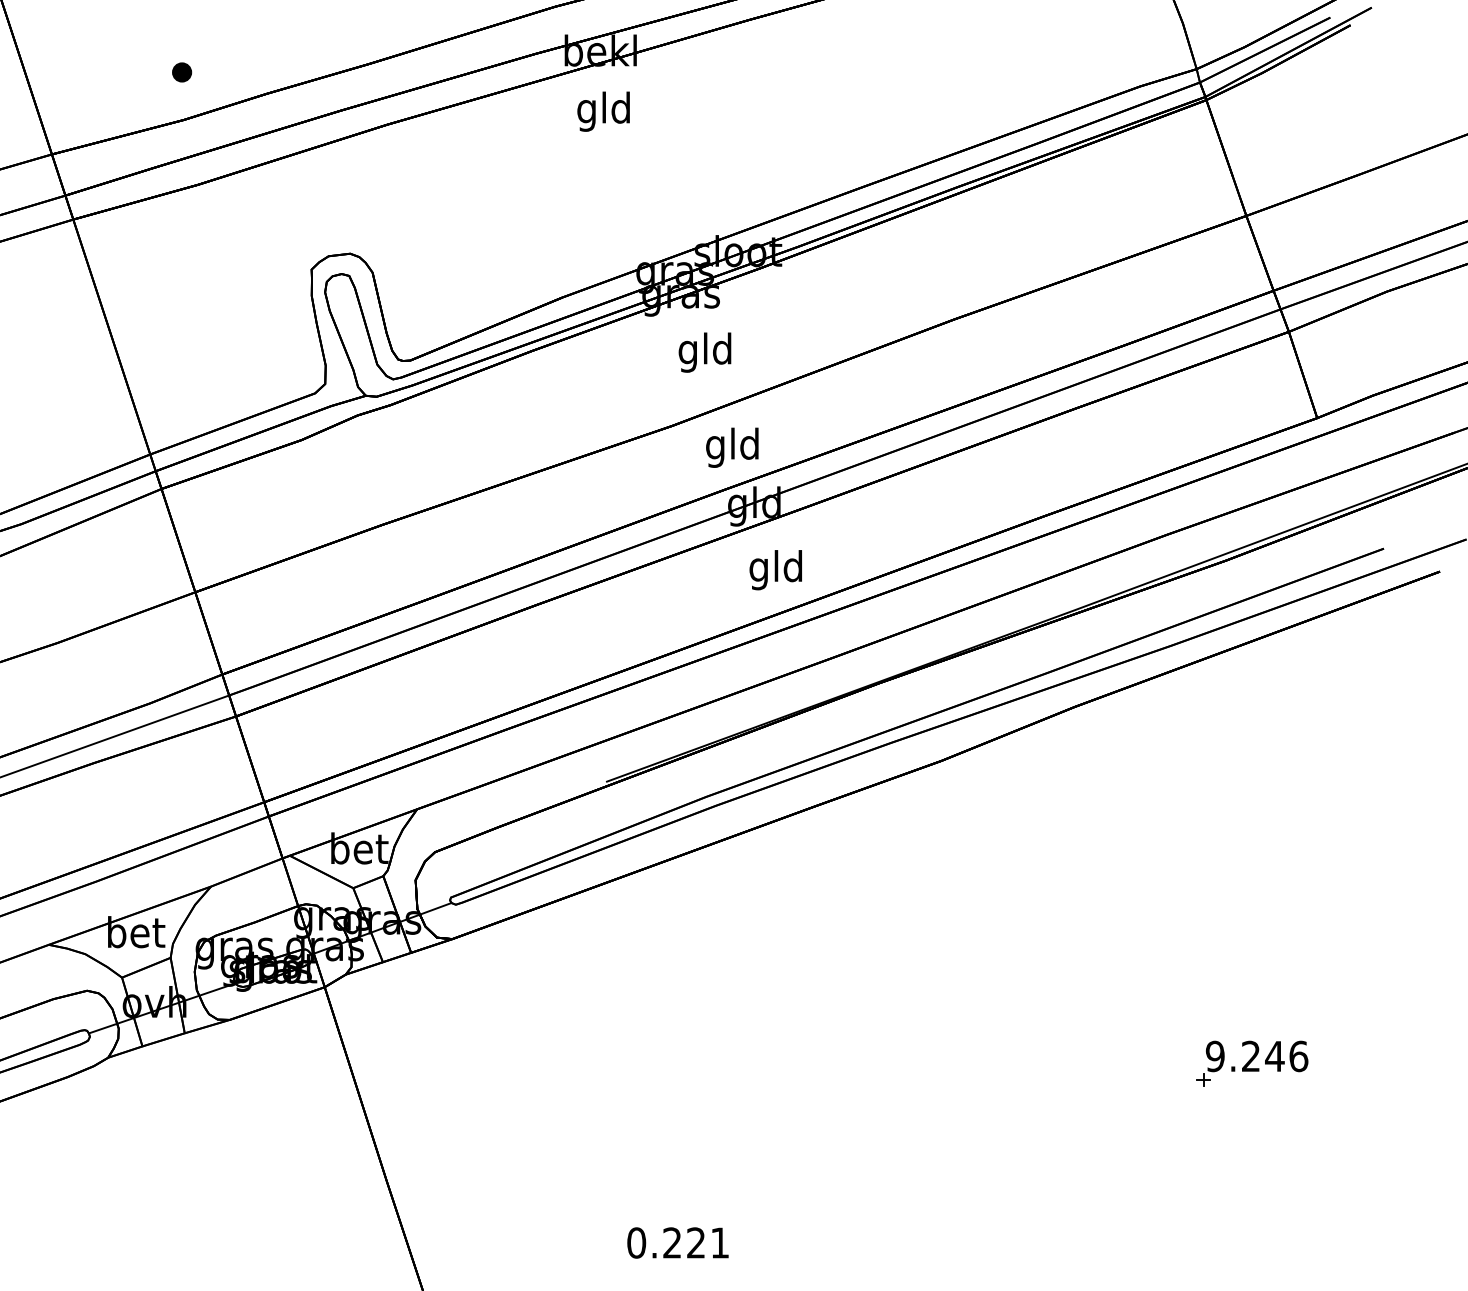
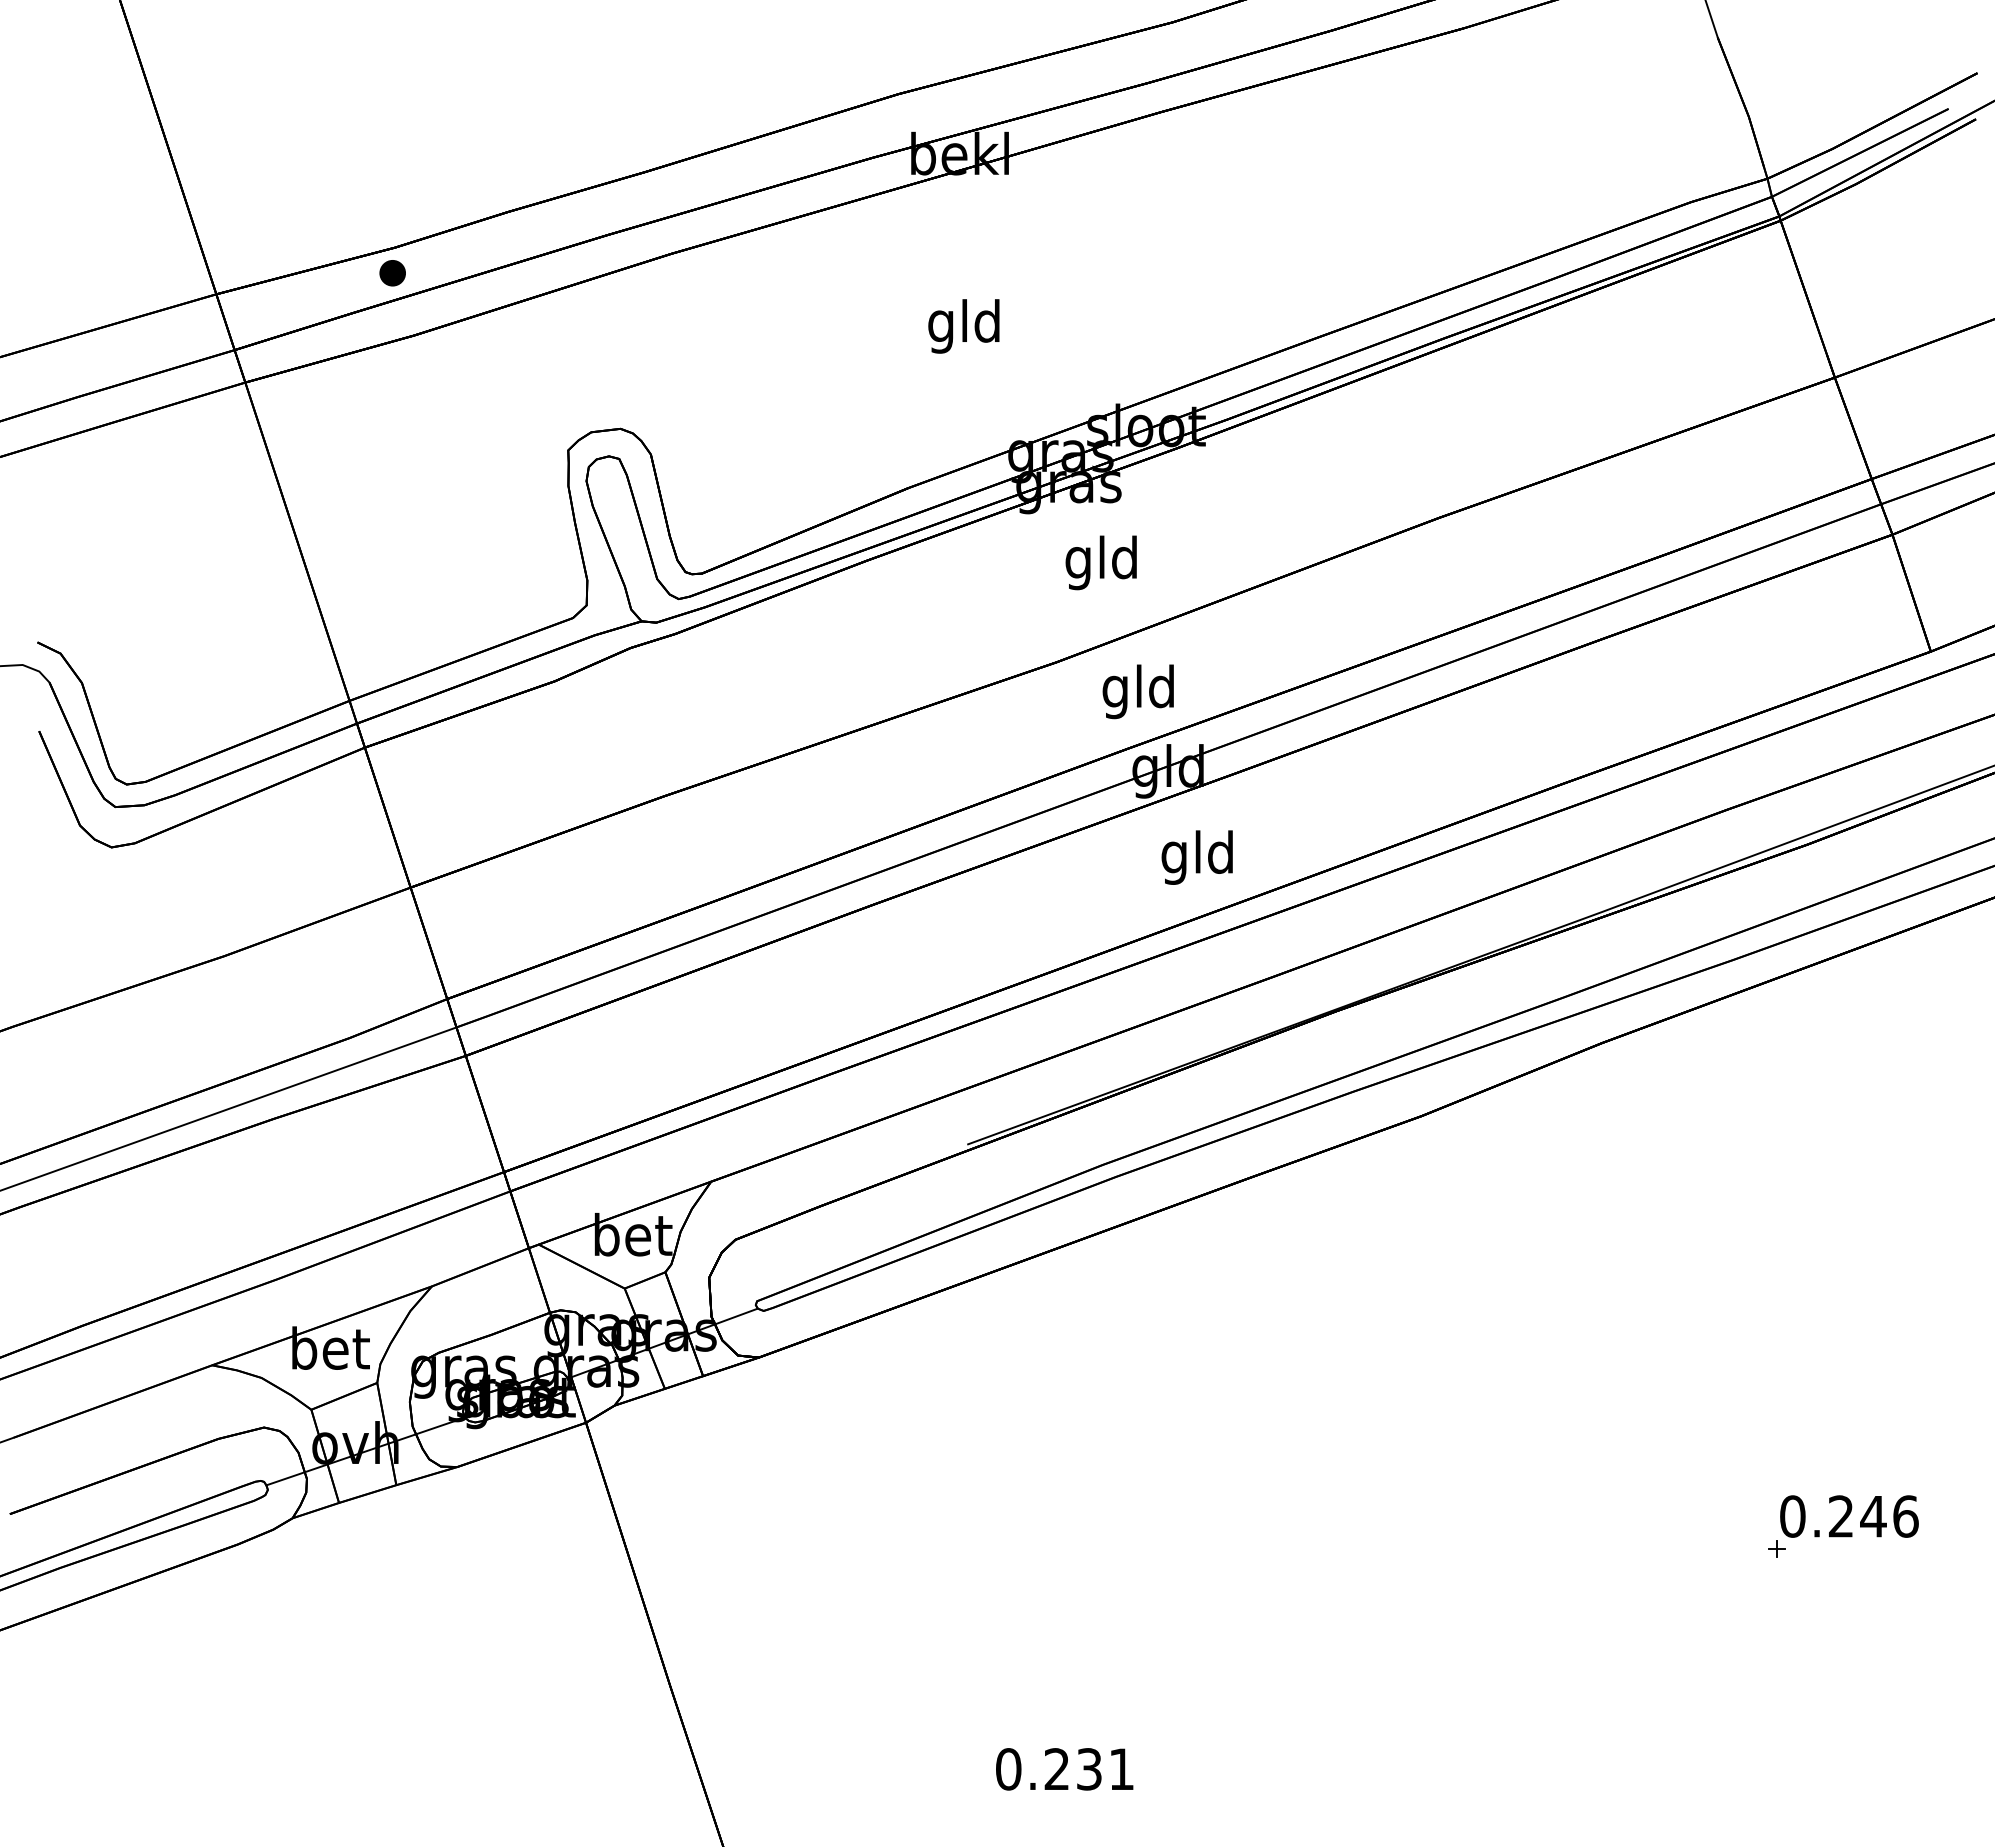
part: (181, 72) -> (392, 273), moved
text: (603, 111) -> (963, 326), moved
text: (1215, 1056) -> (1792, 1516), 9.246 -> 0.246
text: (696, 1243) -> (1089, 1769), 0.221 -> 0.231

